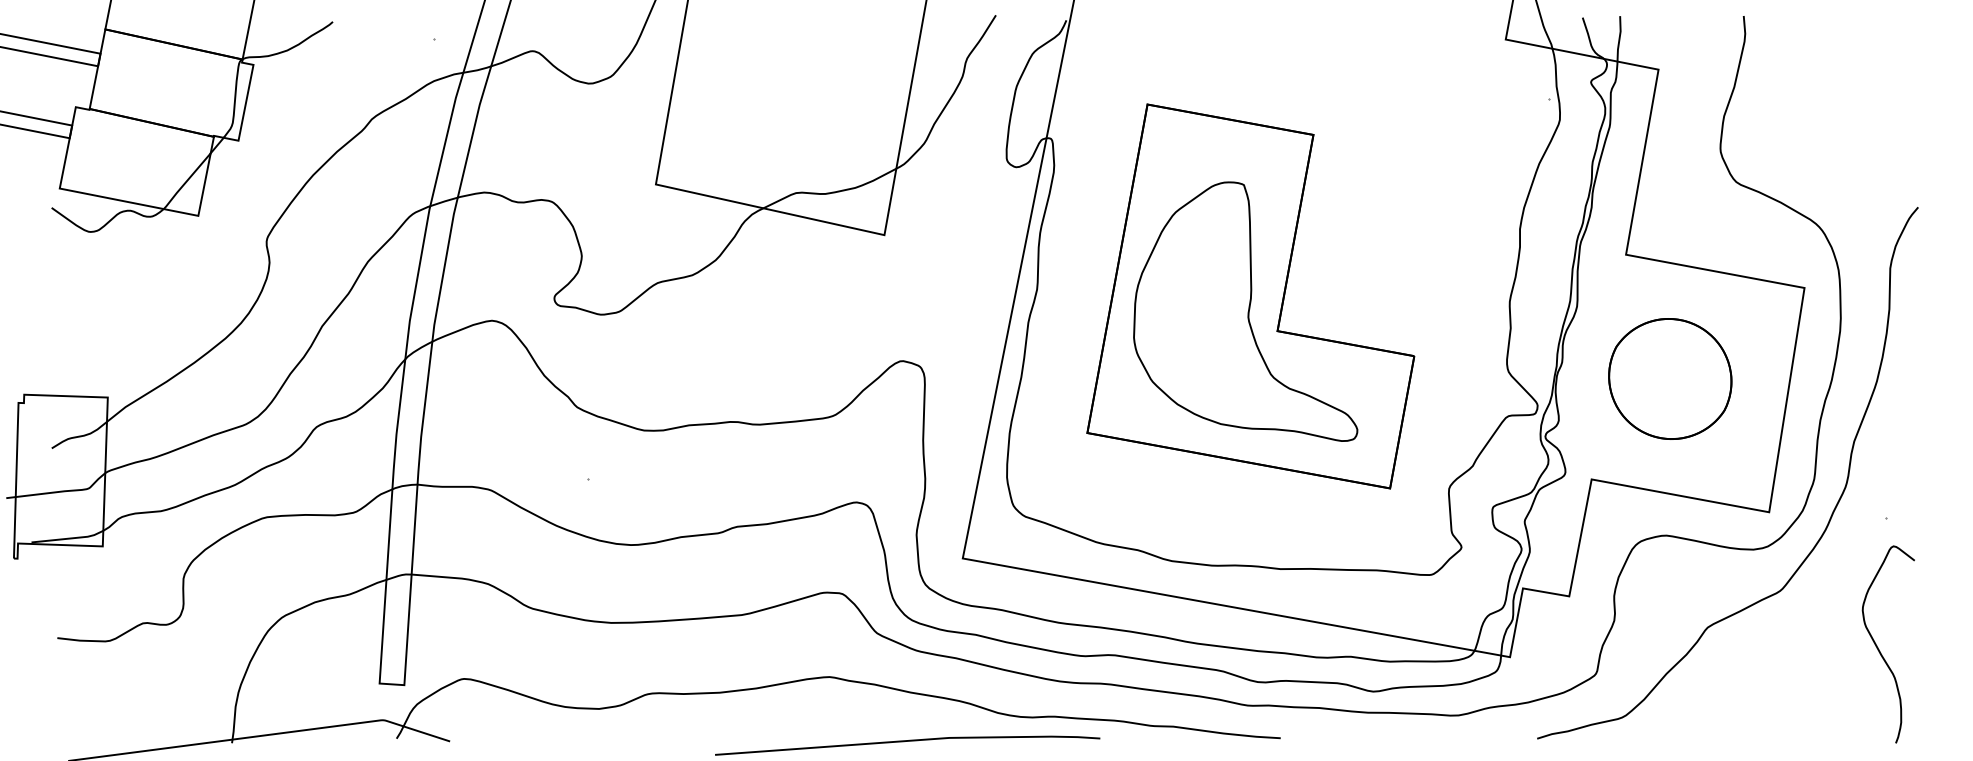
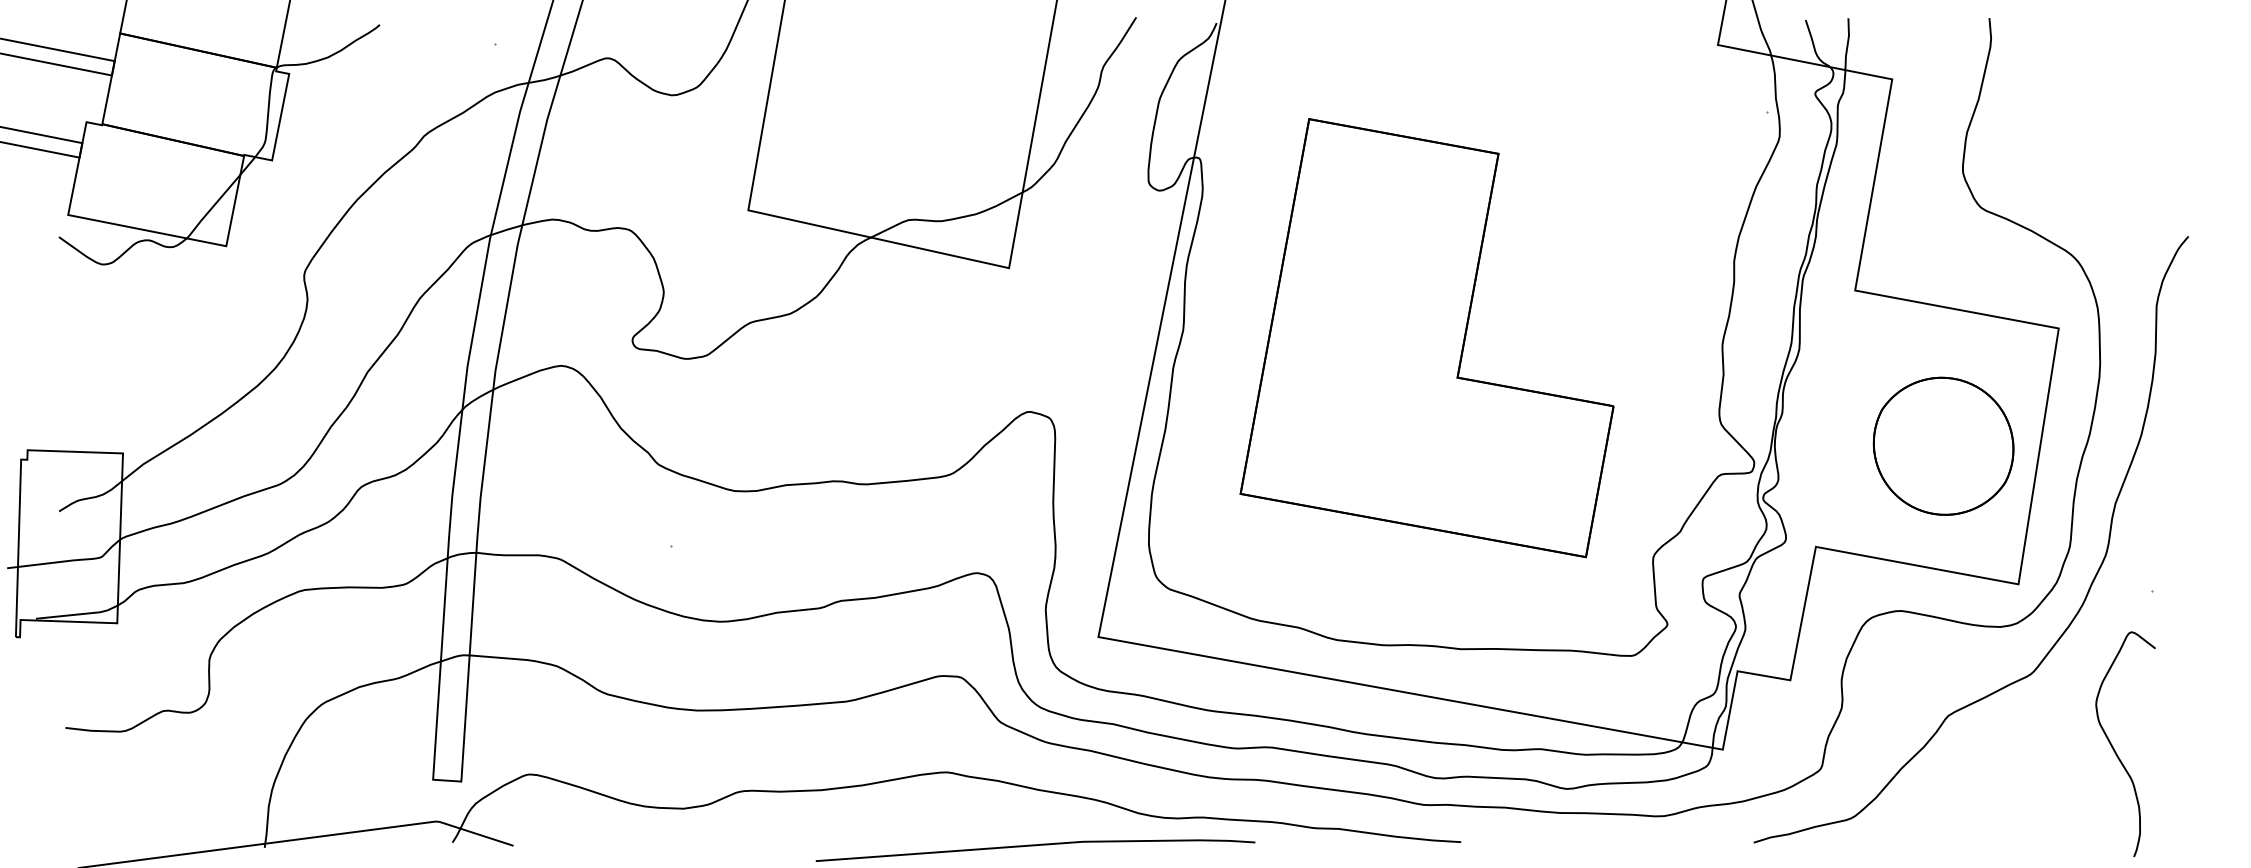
part: (1245, 311) -> (1421, 355), removed
part: (1670, 378) -> (1943, 445), moved
curve: (1879, 650) -> (2115, 750), moved

